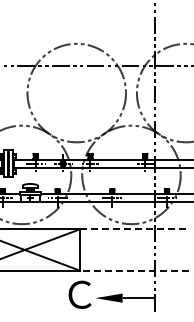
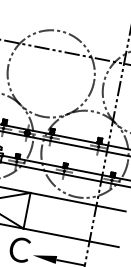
line: (134, 229) -> (78, 202), dashed -> solid
line: (134, 270) -> (71, 237), dashed -> solid

